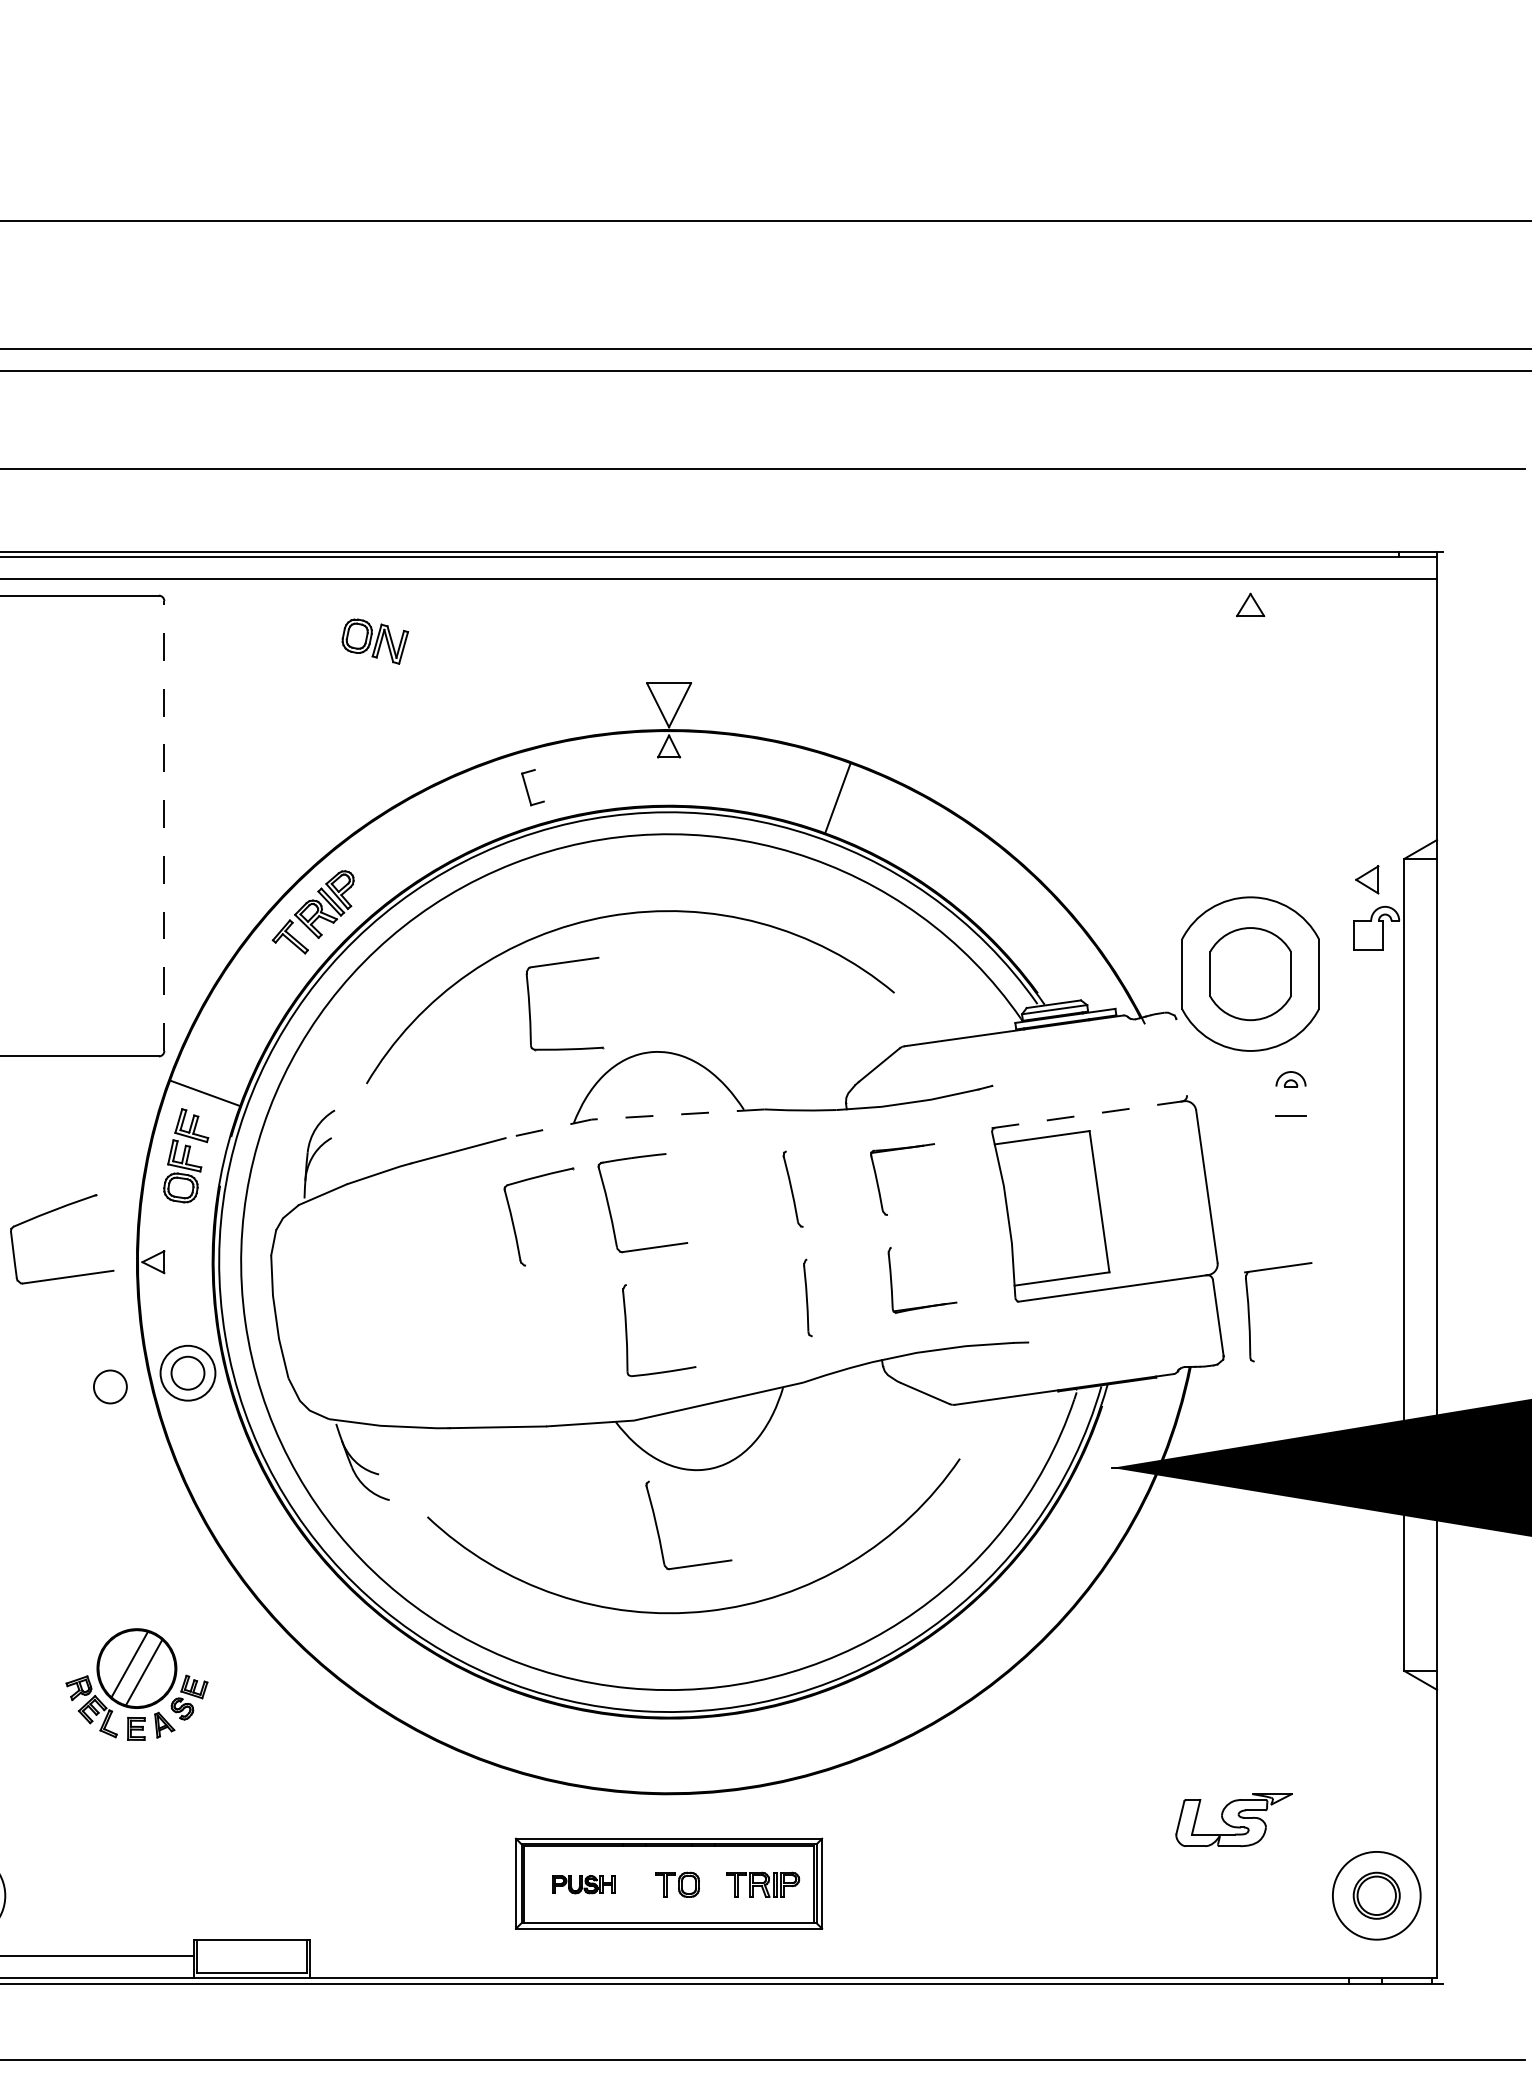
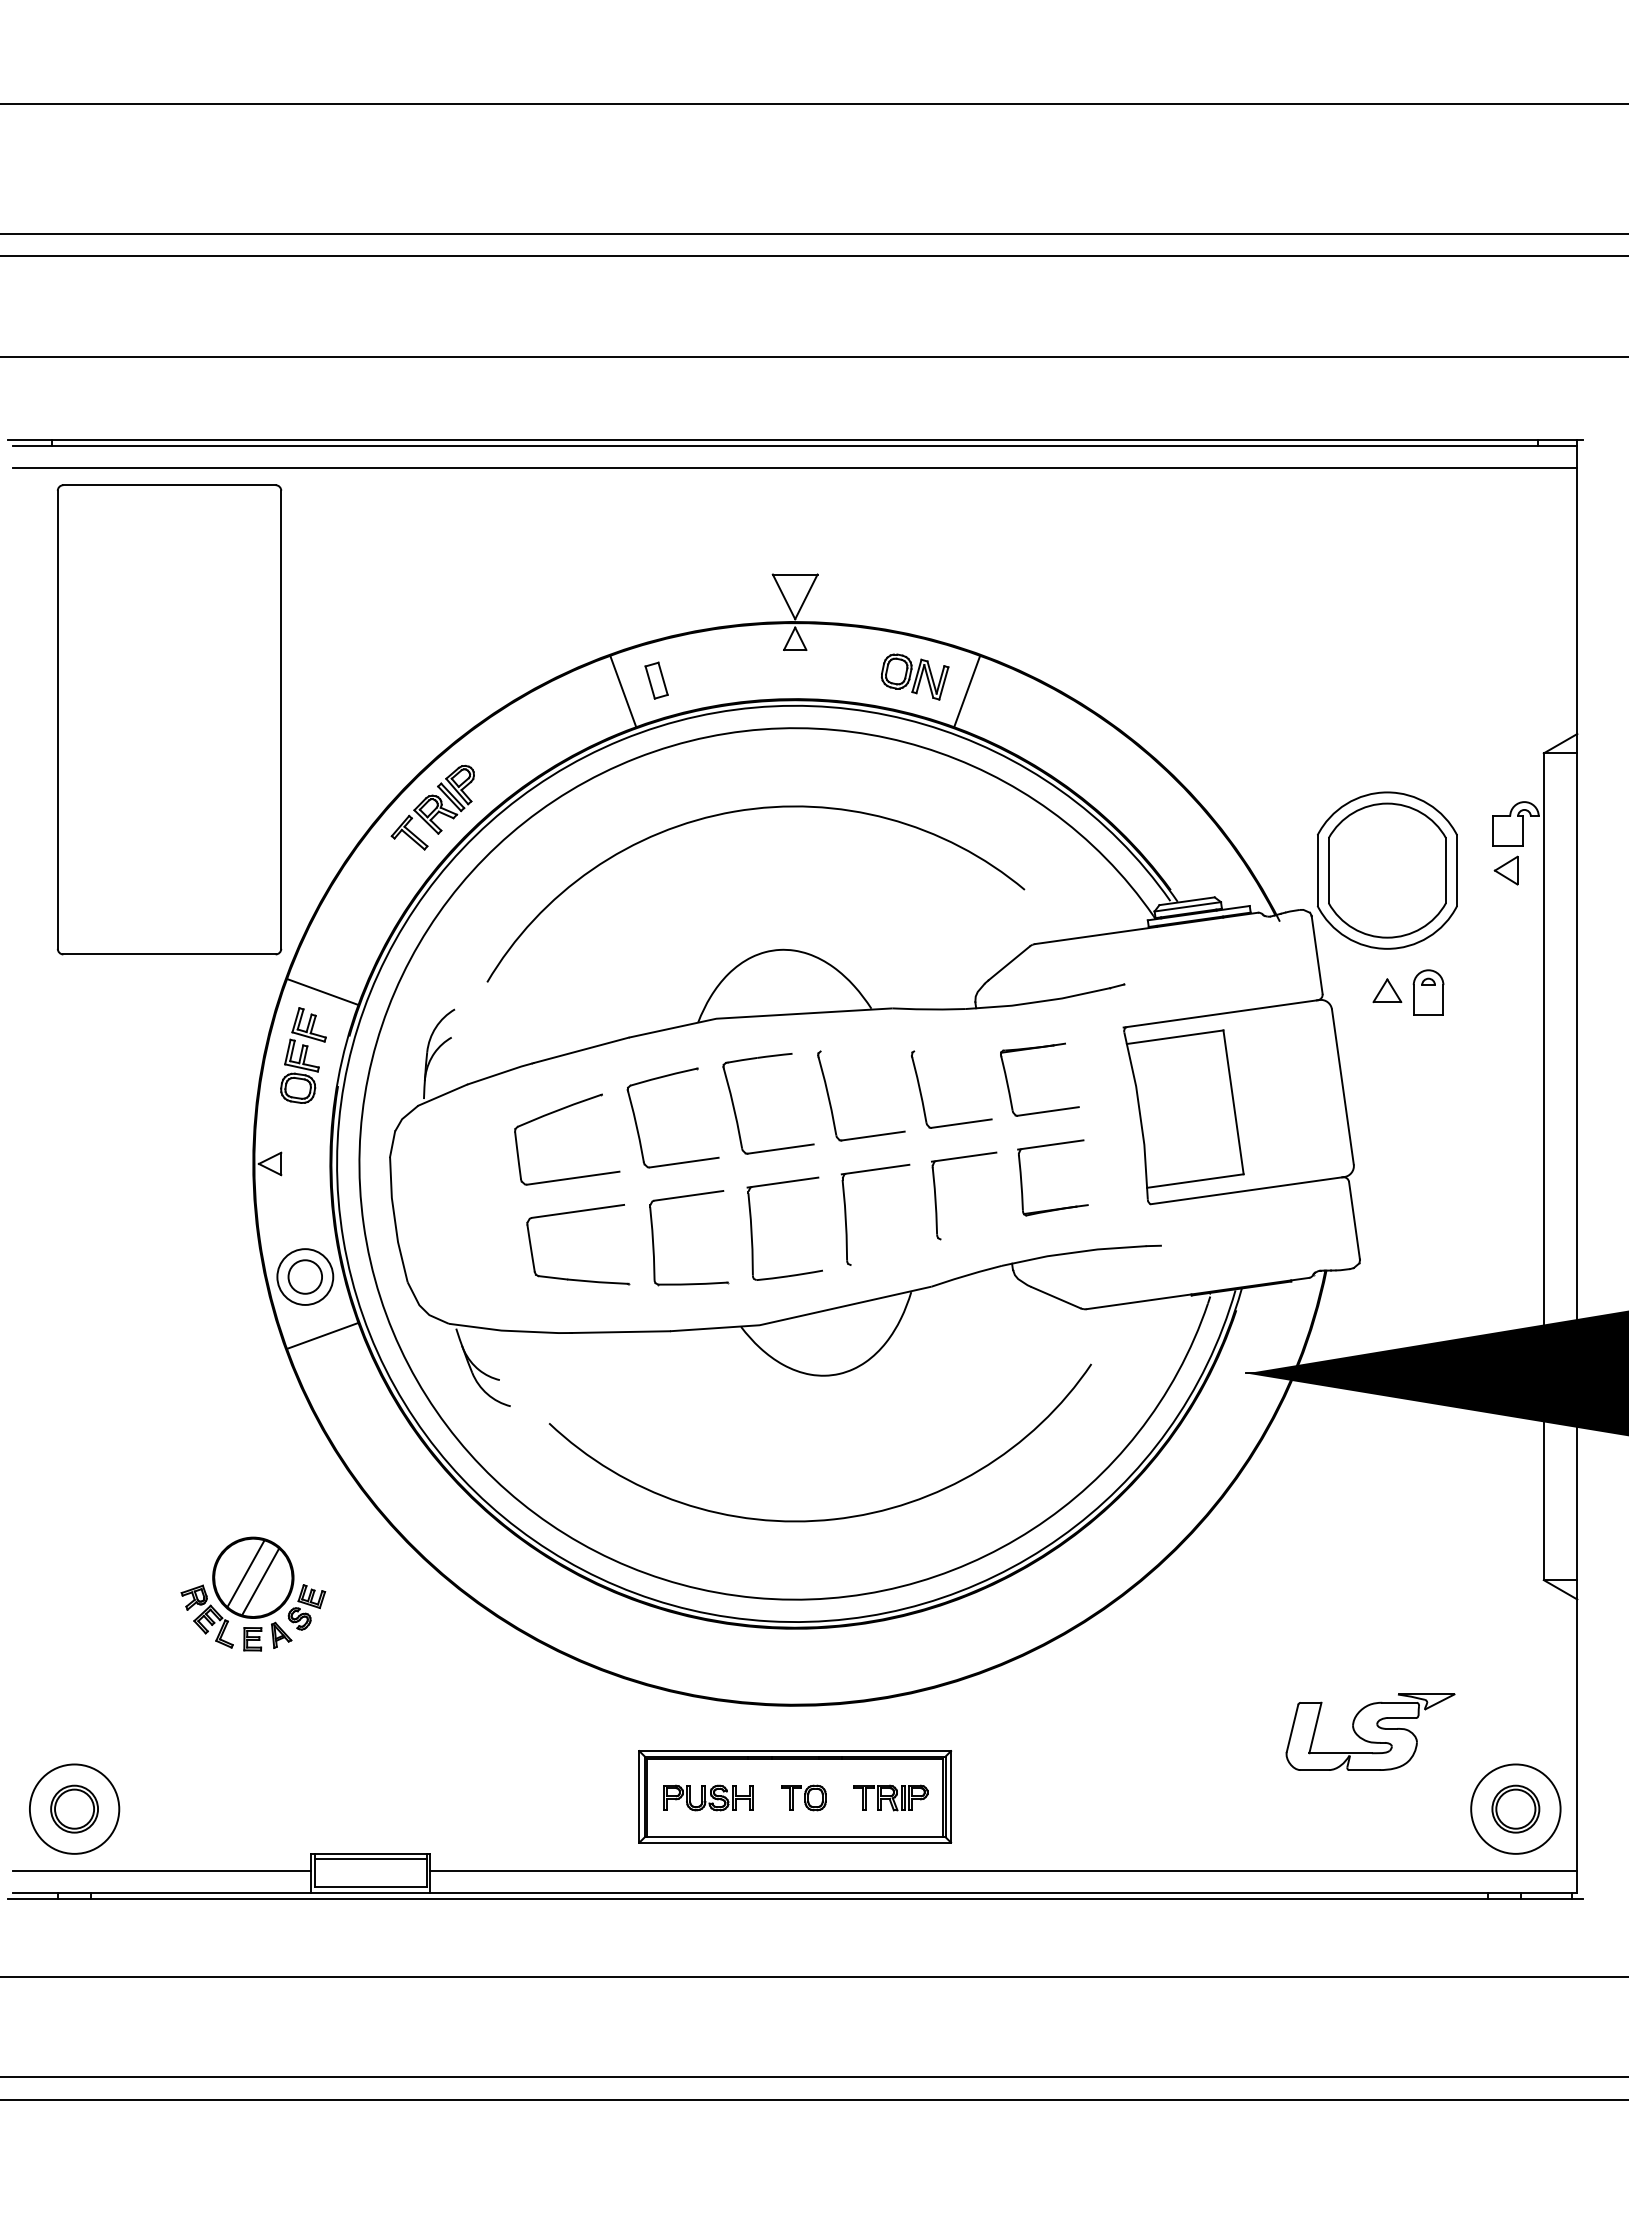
part: (1250, 604) -> (1387, 990), moved
part: (374, 641) -> (914, 676), moved
line: (538, 785) -> (662, 678), added
line: (500, 798) -> (623, 691), added
line: (164, 825) -> (281, 719), dashed -> solid
part: (1366, 879) -> (1505, 870), moved
part: (1250, 974) -> (1387, 870), size x1.43
part: (530, 1010) -> (654, 1244), moved
line: (1180, 1056) -> (1316, 954), added
line: (1276, 1100) -> (1413, 999), added
line: (1305, 1100) -> (1443, 999), added
line: (1087, 1114) -> (1221, 1013), dashed -> solid
line: (633, 1117) -> (759, 1016), dashed -> solid
line: (916, 1210) -> (1047, 1111), added
part: (53, 1211) -> (558, 1111), moved
line: (832, 1222) -> (961, 1123), added
line: (919, 1243) -> (1050, 1144), added
line: (834, 1254) -> (963, 1156), added
line: (559, 1260) -> (683, 1162), added
line: (656, 1280) -> (782, 1182), added
part: (450, 1310) -> (572, 1213), added
part: (1249, 1311) -> (846, 1214), moved
circle: (109, 1386) -> (225, 1290), removed
line: (204, 1430) -> (322, 1335), added
part: (658, 1528) -> (830, 1099), moved
part: (1234, 1819) -> (1370, 1731), size x1.43
part: (583, 1884) -> (708, 1797), size x1.43
line: (252, 1945) -> (370, 1859), added
line: (873, 1956) -> (1003, 1870), added

